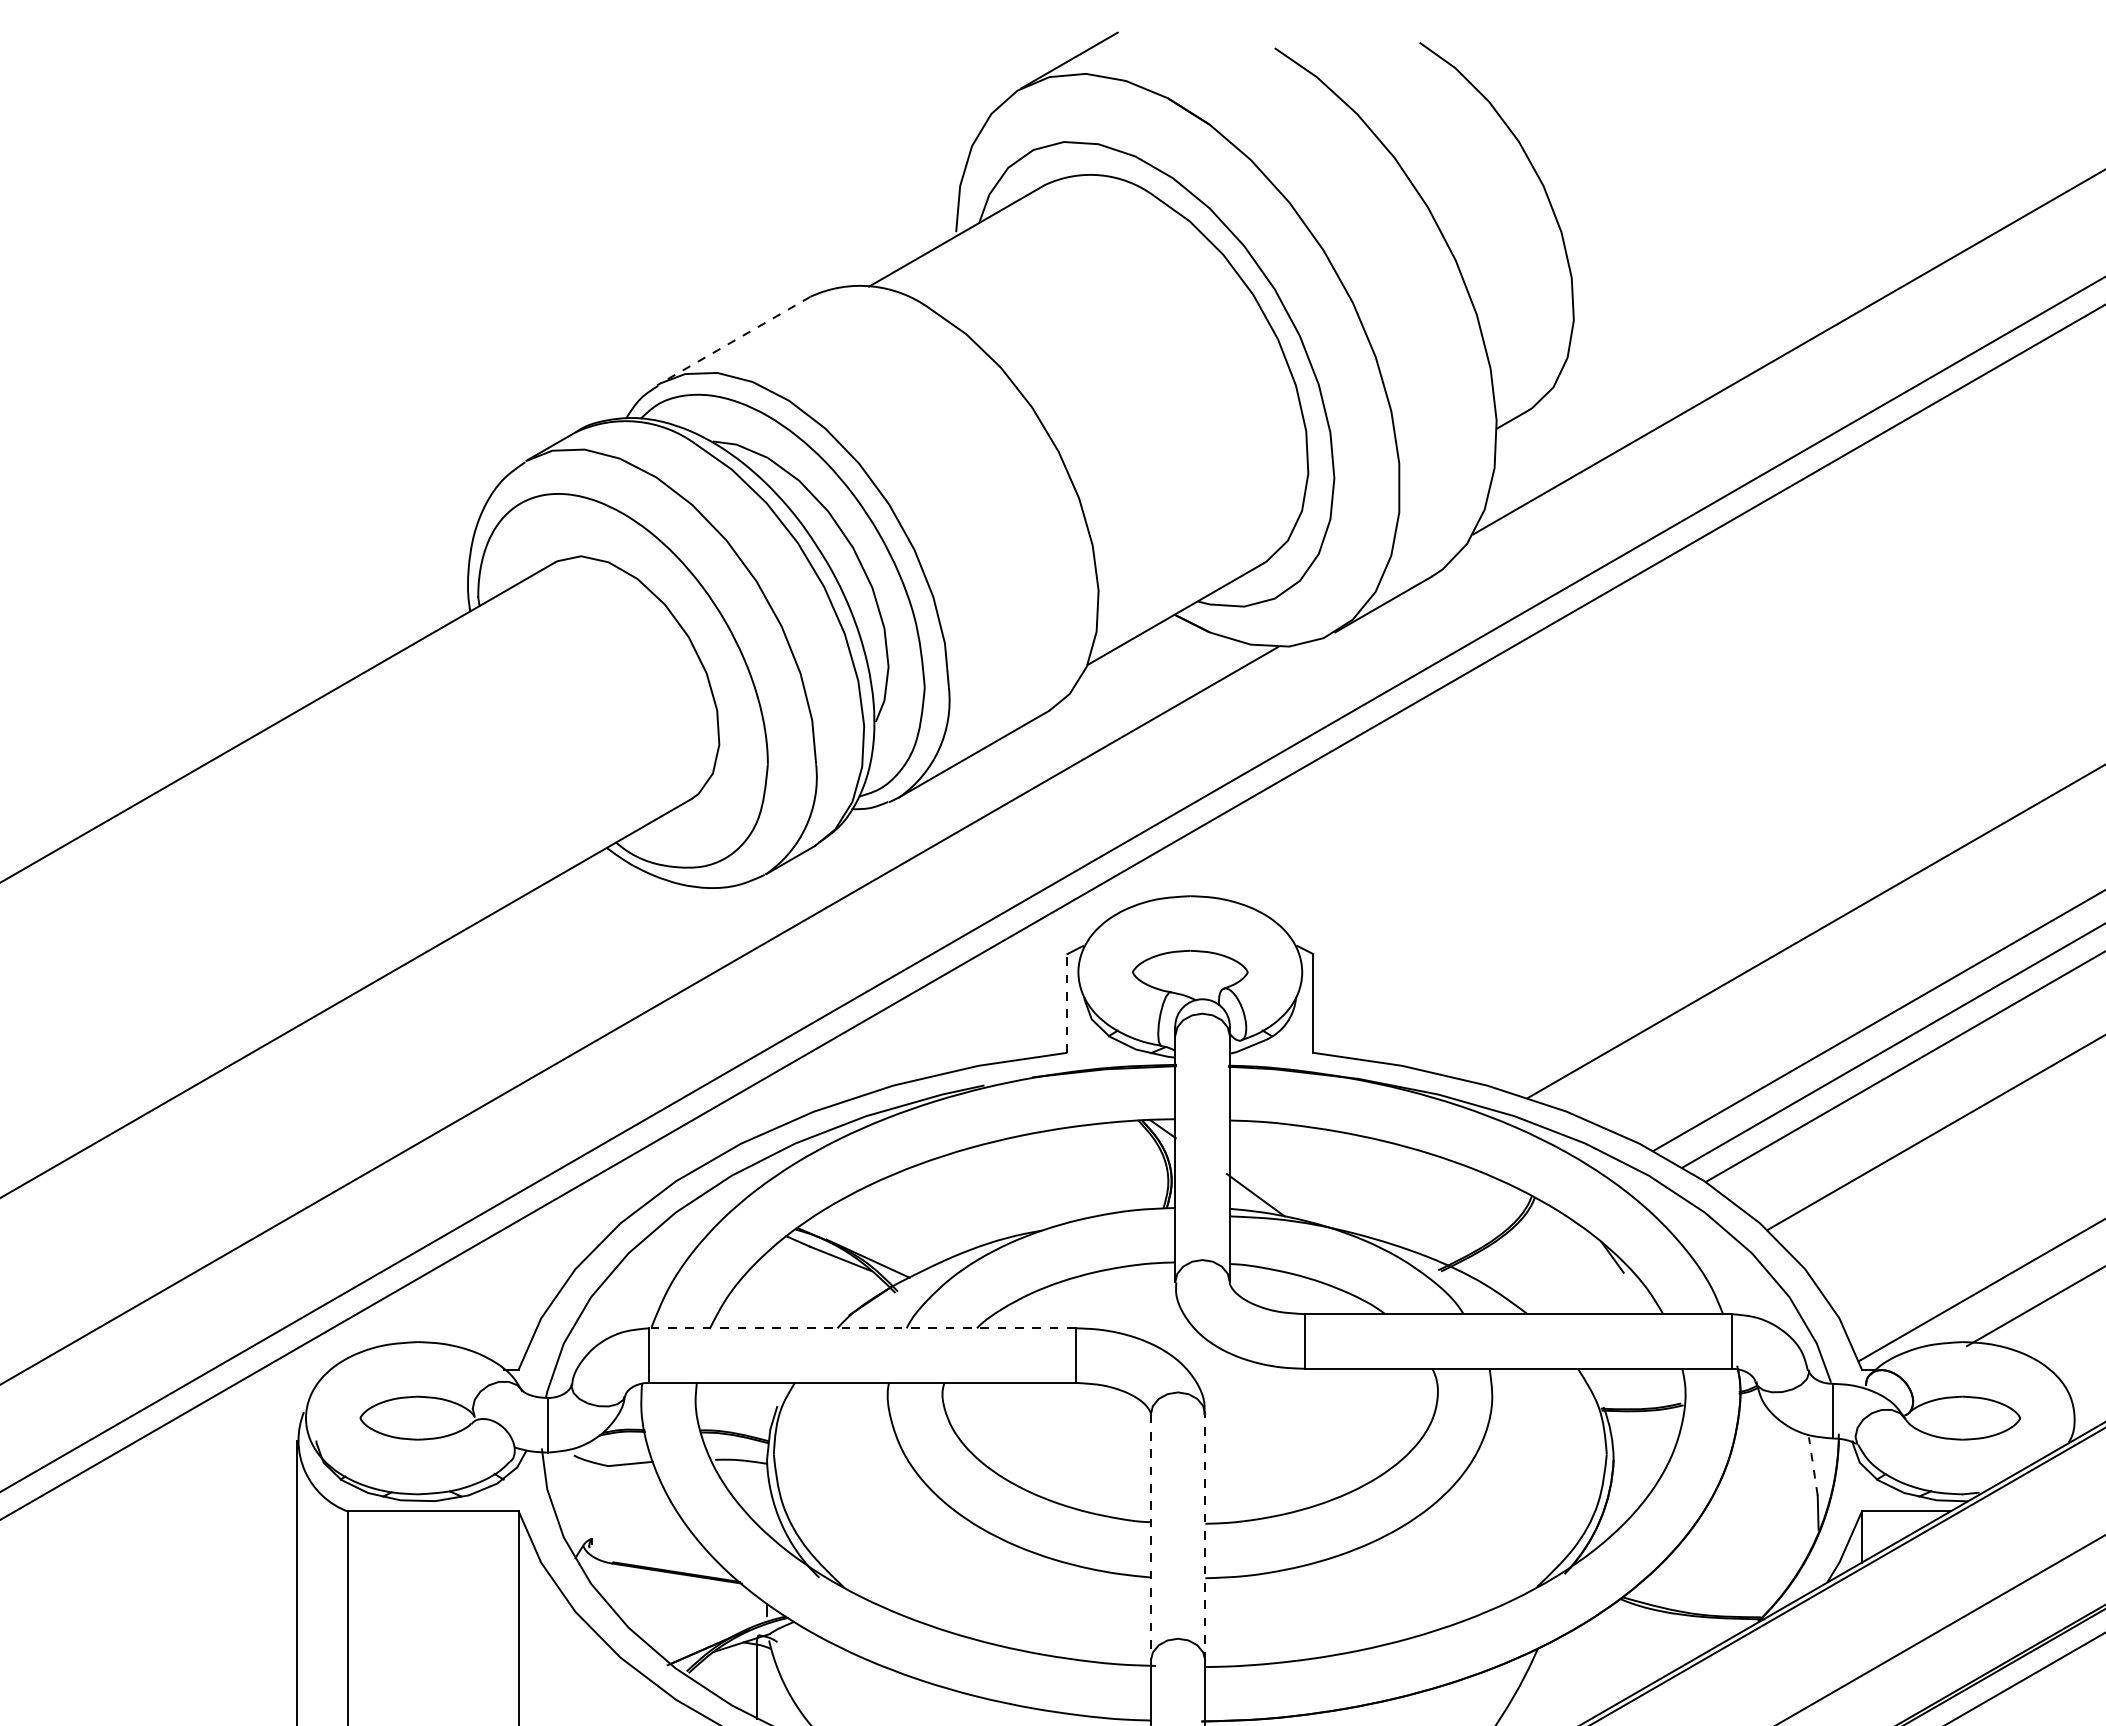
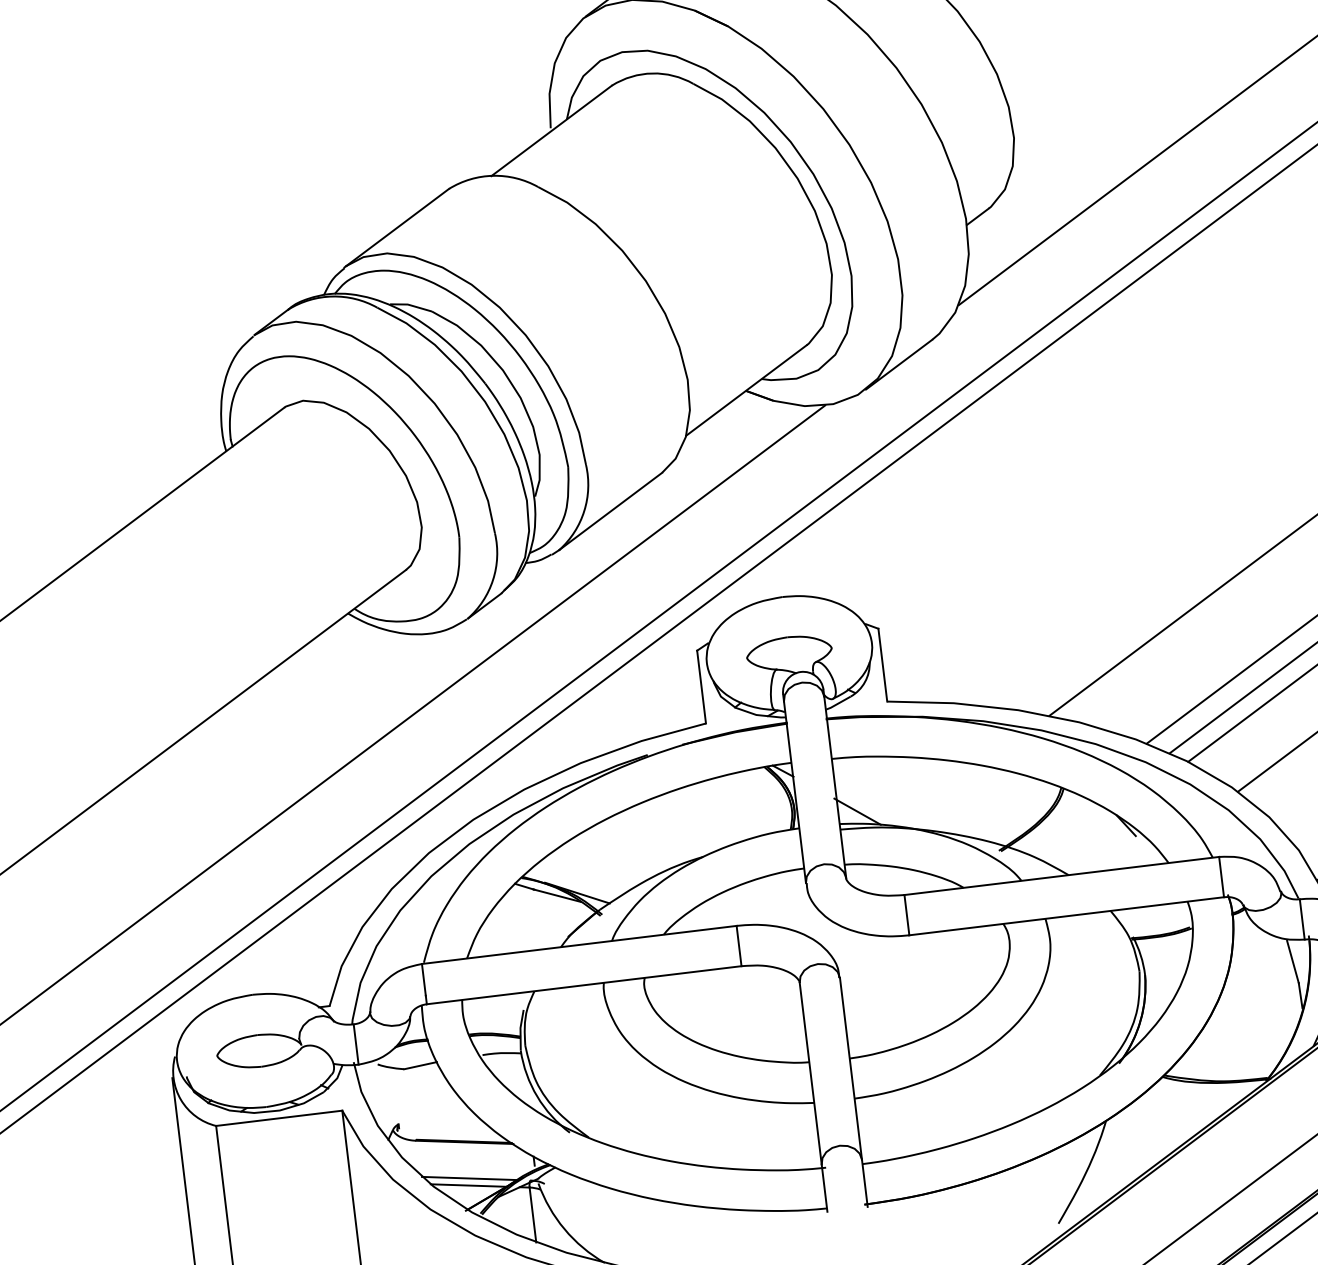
line: (735, 340) -> (397, 227), dashed -> solid
line: (1067, 1002) -> (701, 686), dashed -> solid
line: (861, 1328) -> (578, 945), dashed -> solid
line: (1813, 1466) -> (1293, 961), dashed -> solid
line: (1205, 1537) -> (851, 1068), dashed -> solid
line: (1150, 1538) -> (810, 1074), dashed -> solid
line: (678, 1622) -> (470, 1178), added
line: (675, 1631) -> (468, 1185), added

